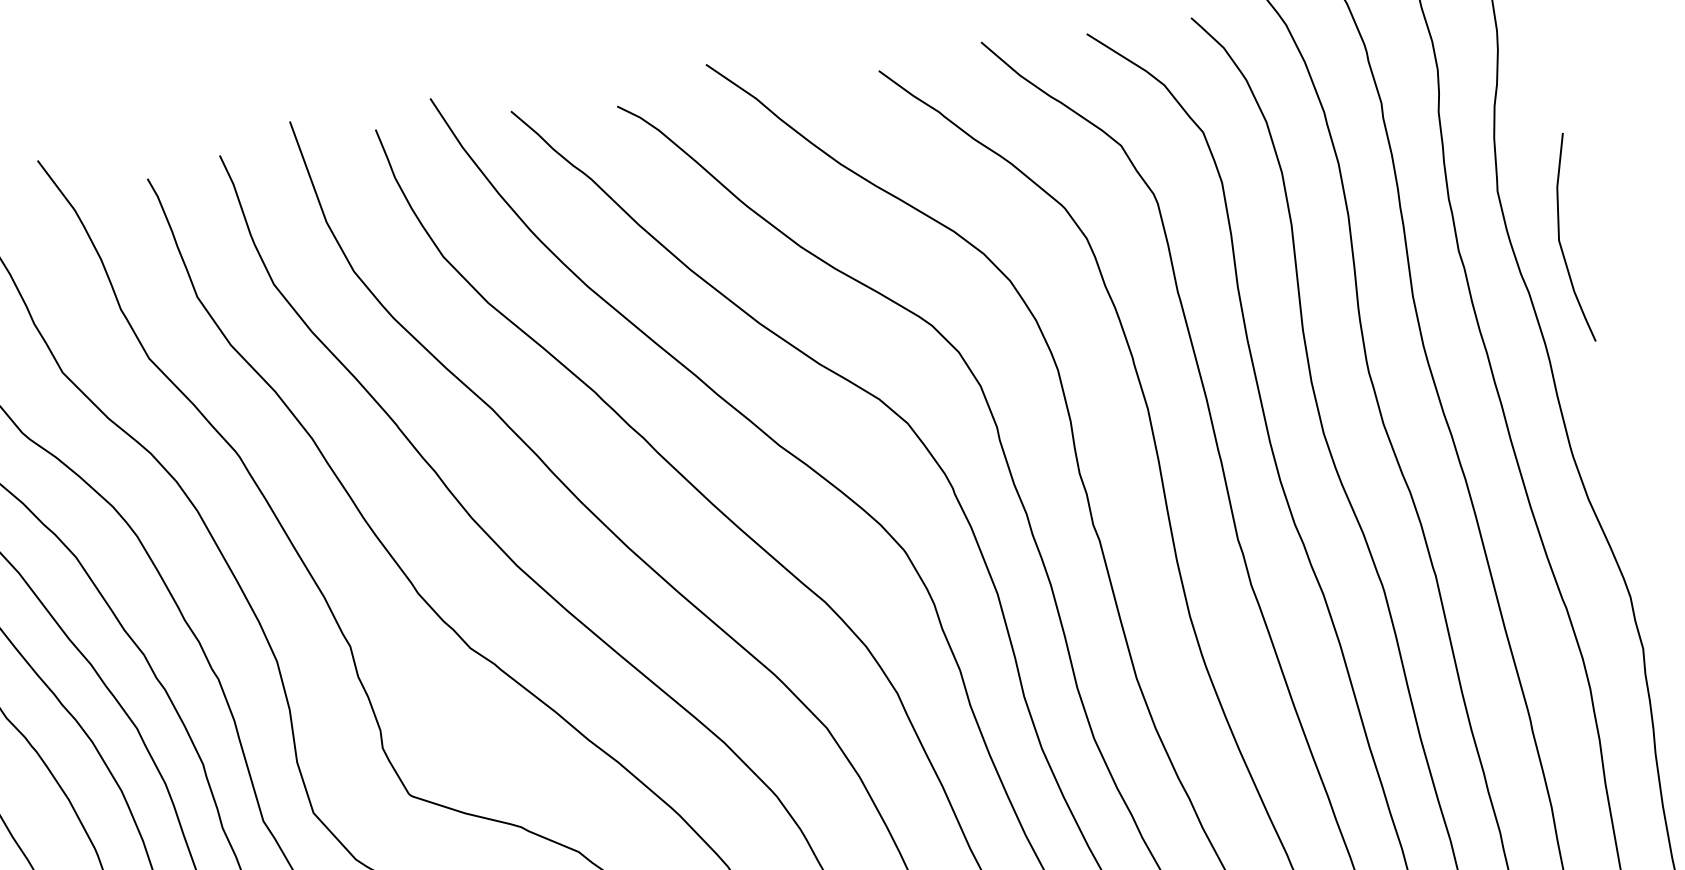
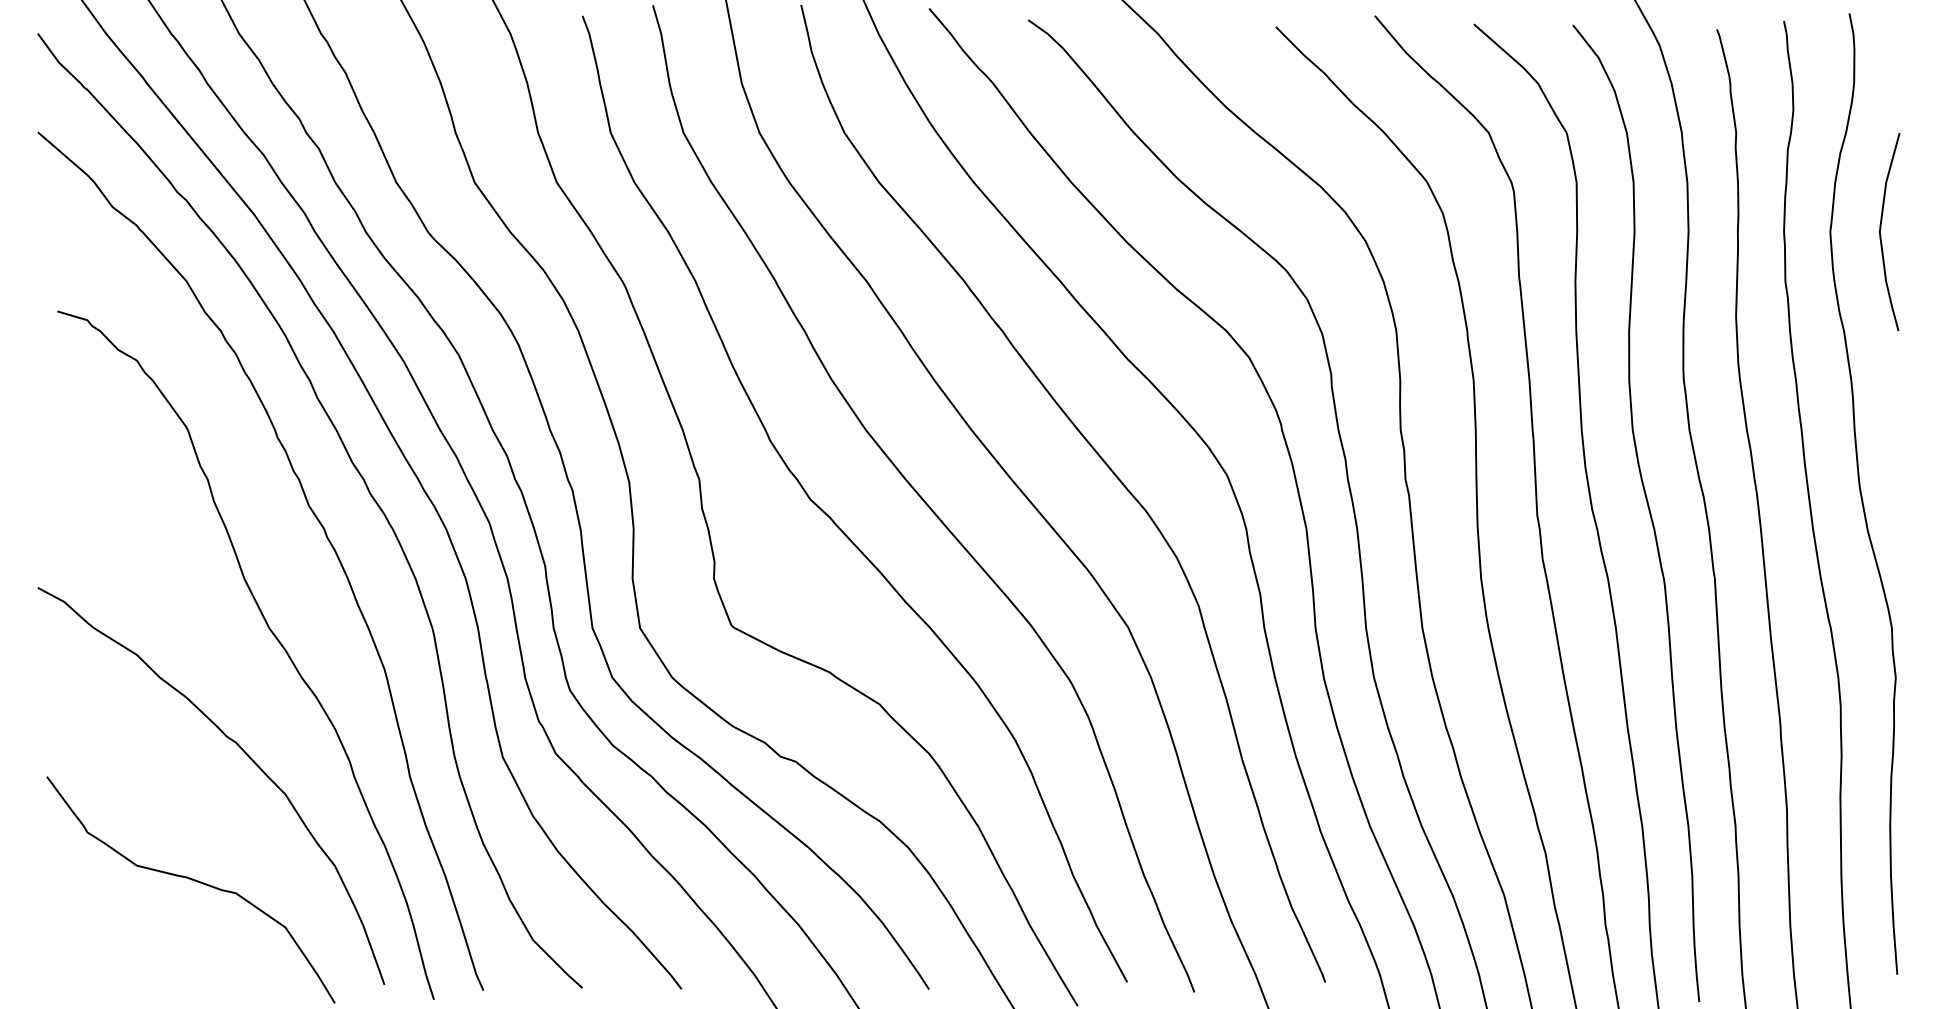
curve: (1560, 236) -> (1881, 228), moved

